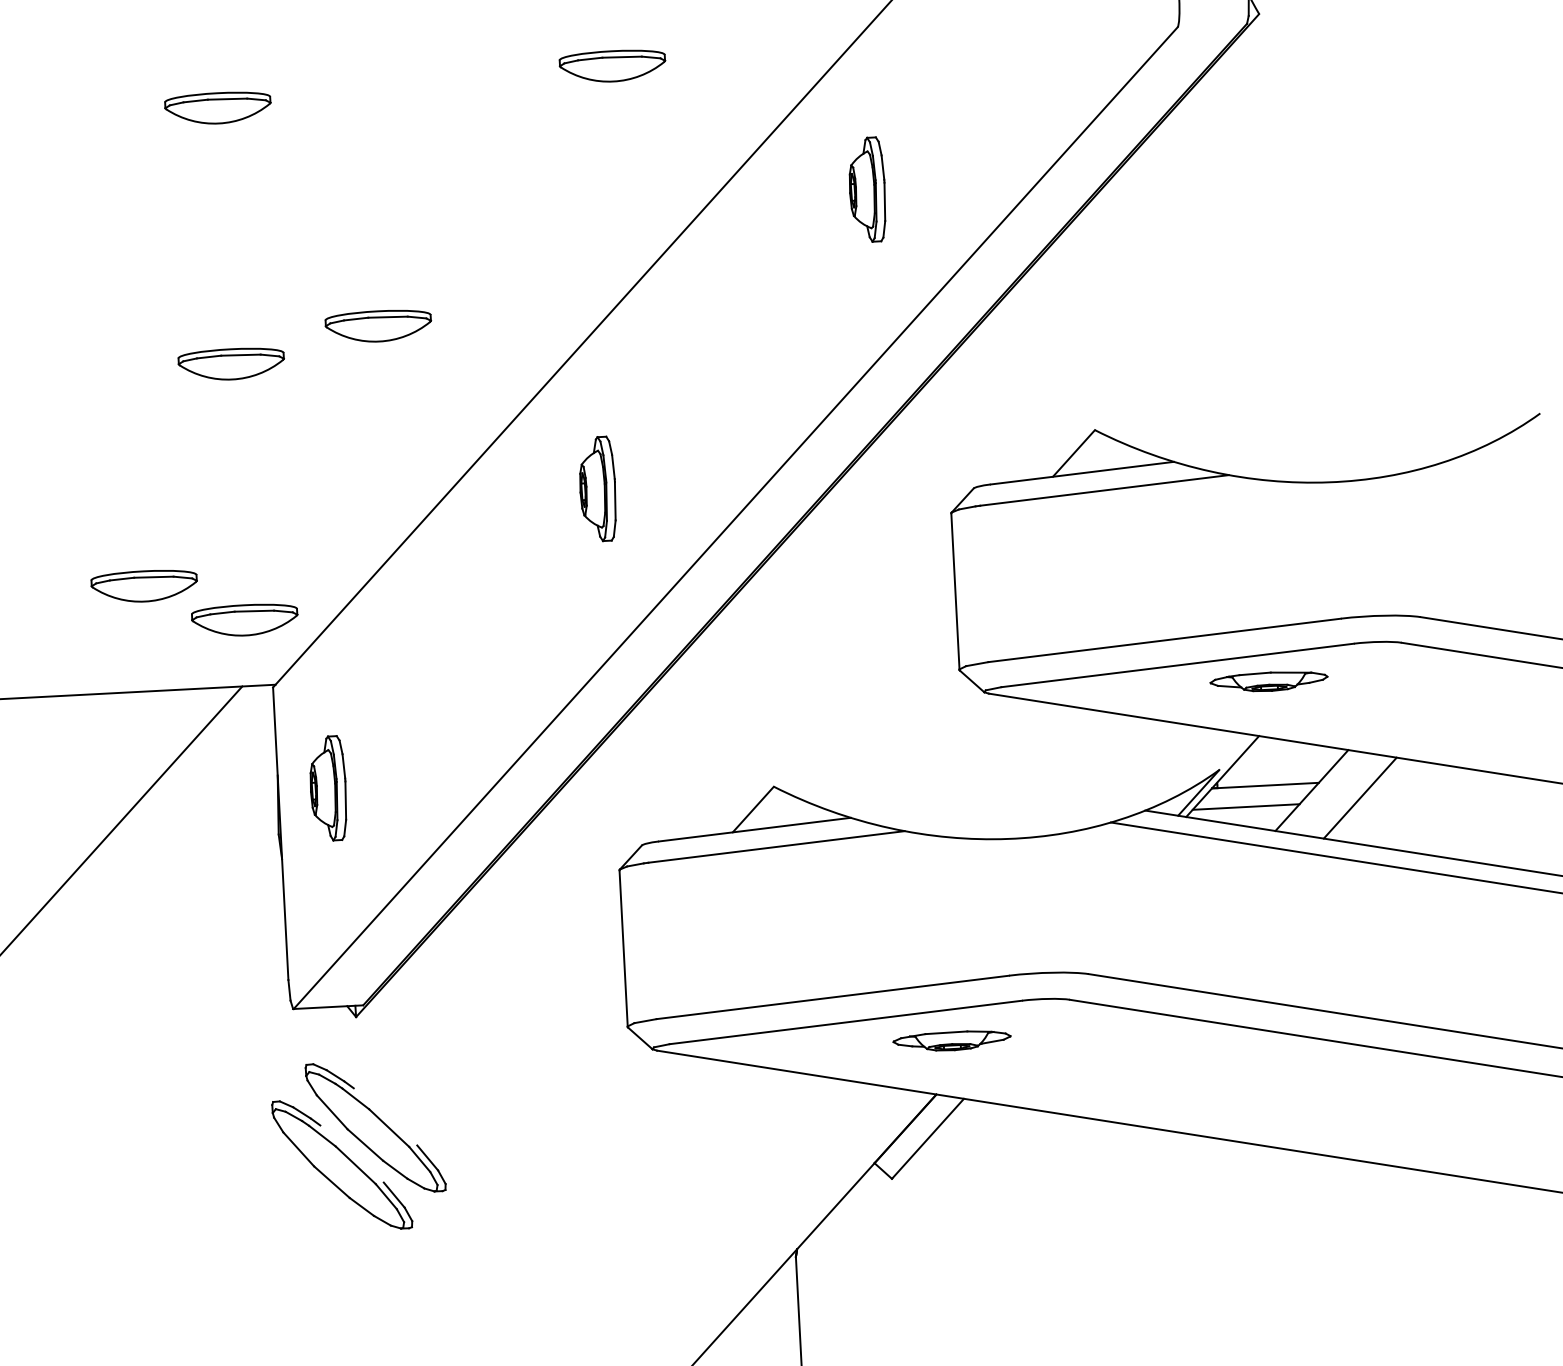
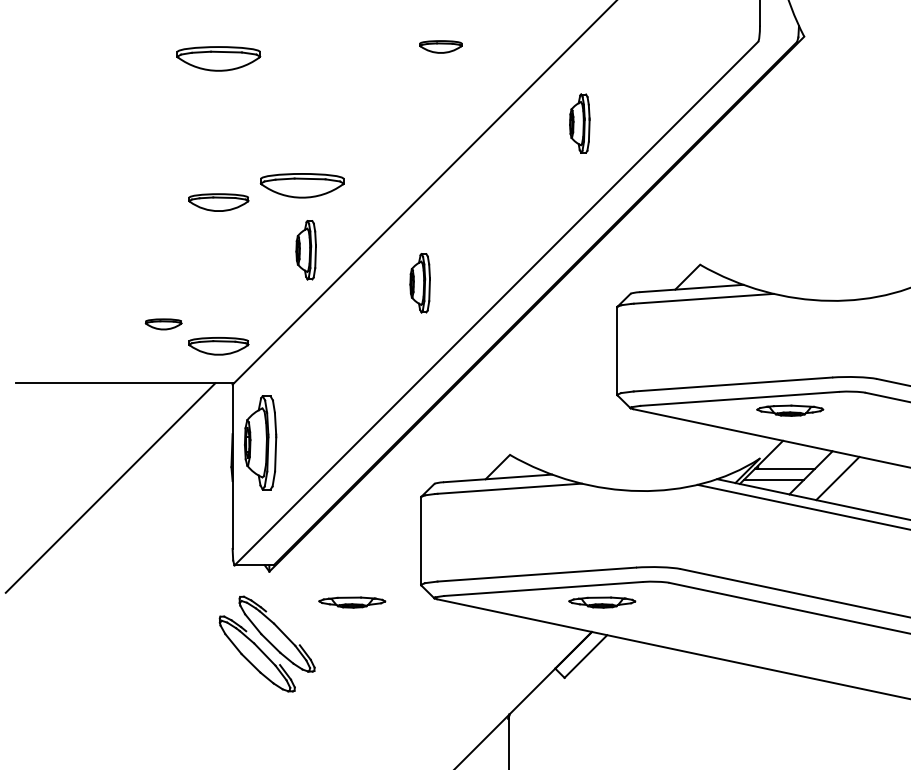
part: (611, 65) -> (440, 46), size x0.7
part: (217, 107) -> (218, 58), size x1.4
part: (377, 326) -> (301, 185), size x1.4
part: (390, 441) -> (305, 250), added
part: (144, 586) -> (163, 324), size x0.6
part: (328, 787) -> (260, 442), size x1.6
part: (507, 1064) -> (352, 602), added

